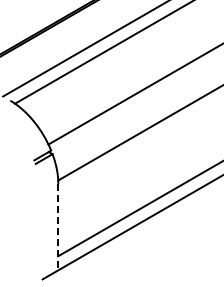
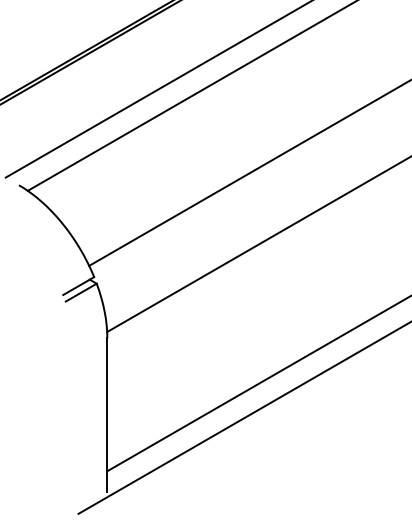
line: (58, 225) -> (107, 414), dashed -> solid

